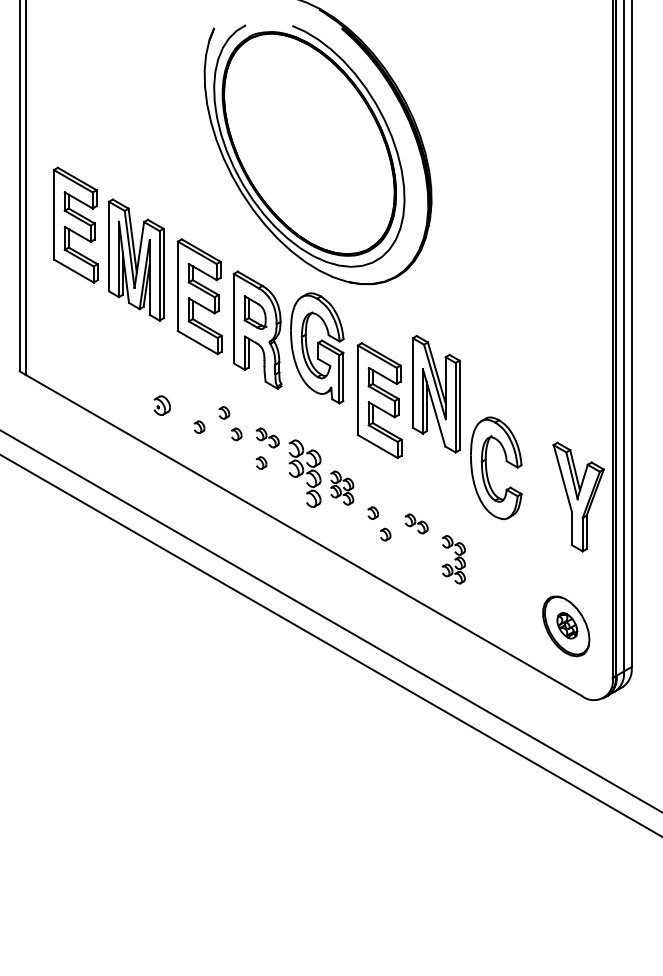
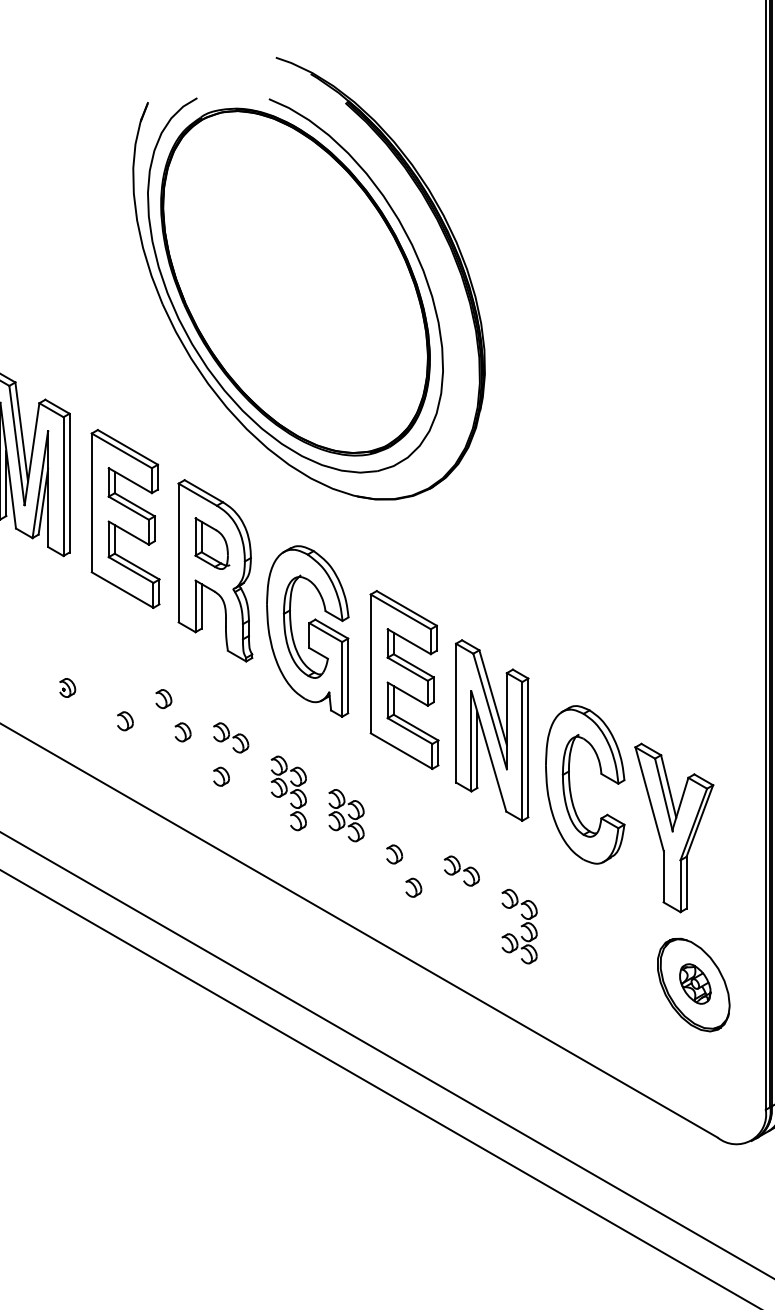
part: (317, 348) -> (308, 631), moved
part: (435, 394) -> (491, 730), moved
part: (162, 405) -> (67, 687), size x0.62
part: (304, 473) -> (287, 792), size x0.71
part: (578, 496) -> (673, 827), moved
part: (566, 626) -> (694, 985), moved

